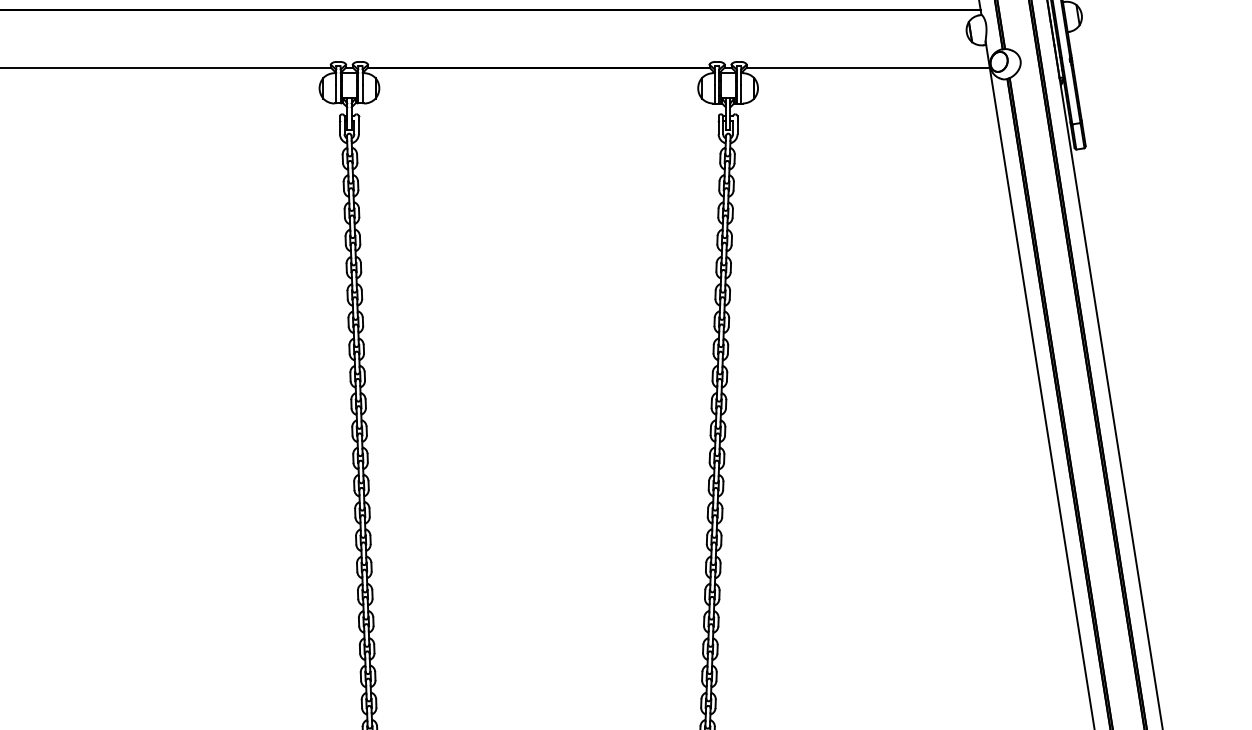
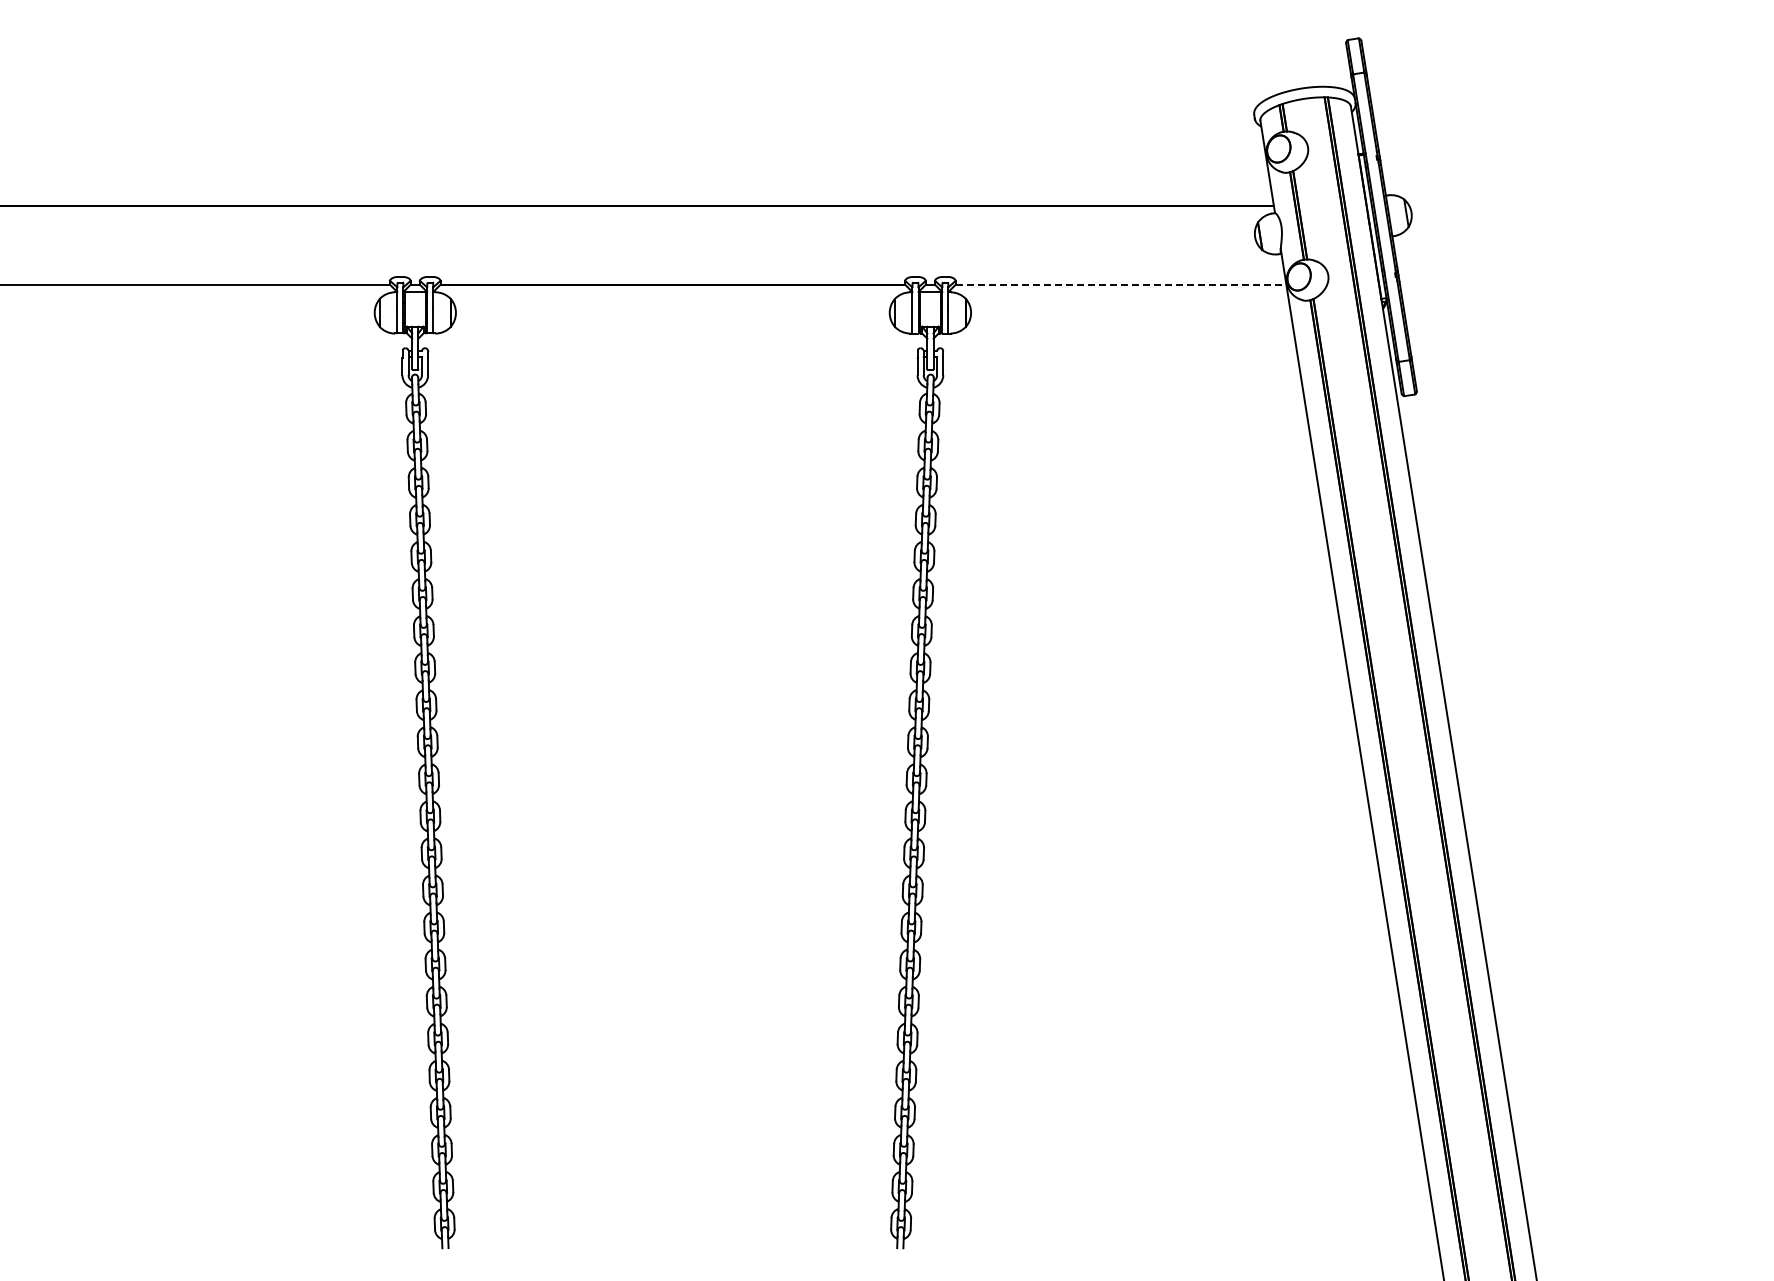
line: (868, 67) -> (1121, 284), solid -> dashed

